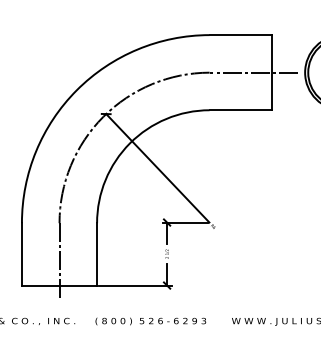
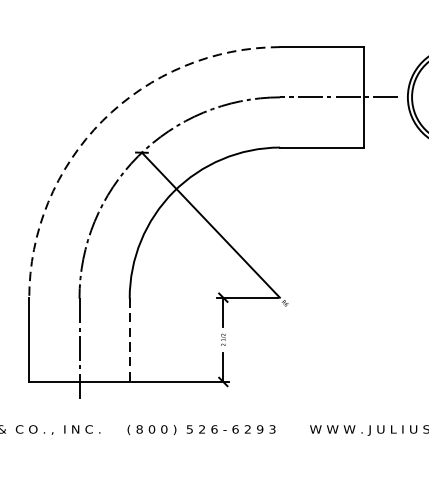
arc: (76, 90) -> (102, 121), solid -> dashed
line: (97, 254) -> (130, 340), solid -> dashed

